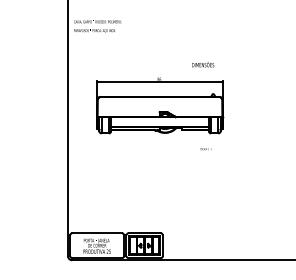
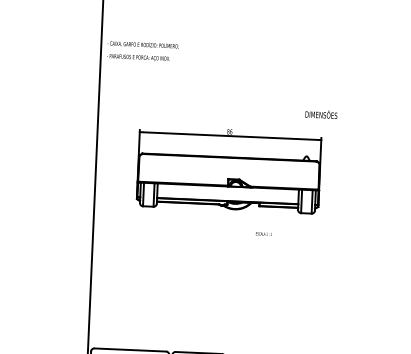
text: (203, 64) -> (321, 114), moved
text: (205, 149) -> (263, 234), moved

